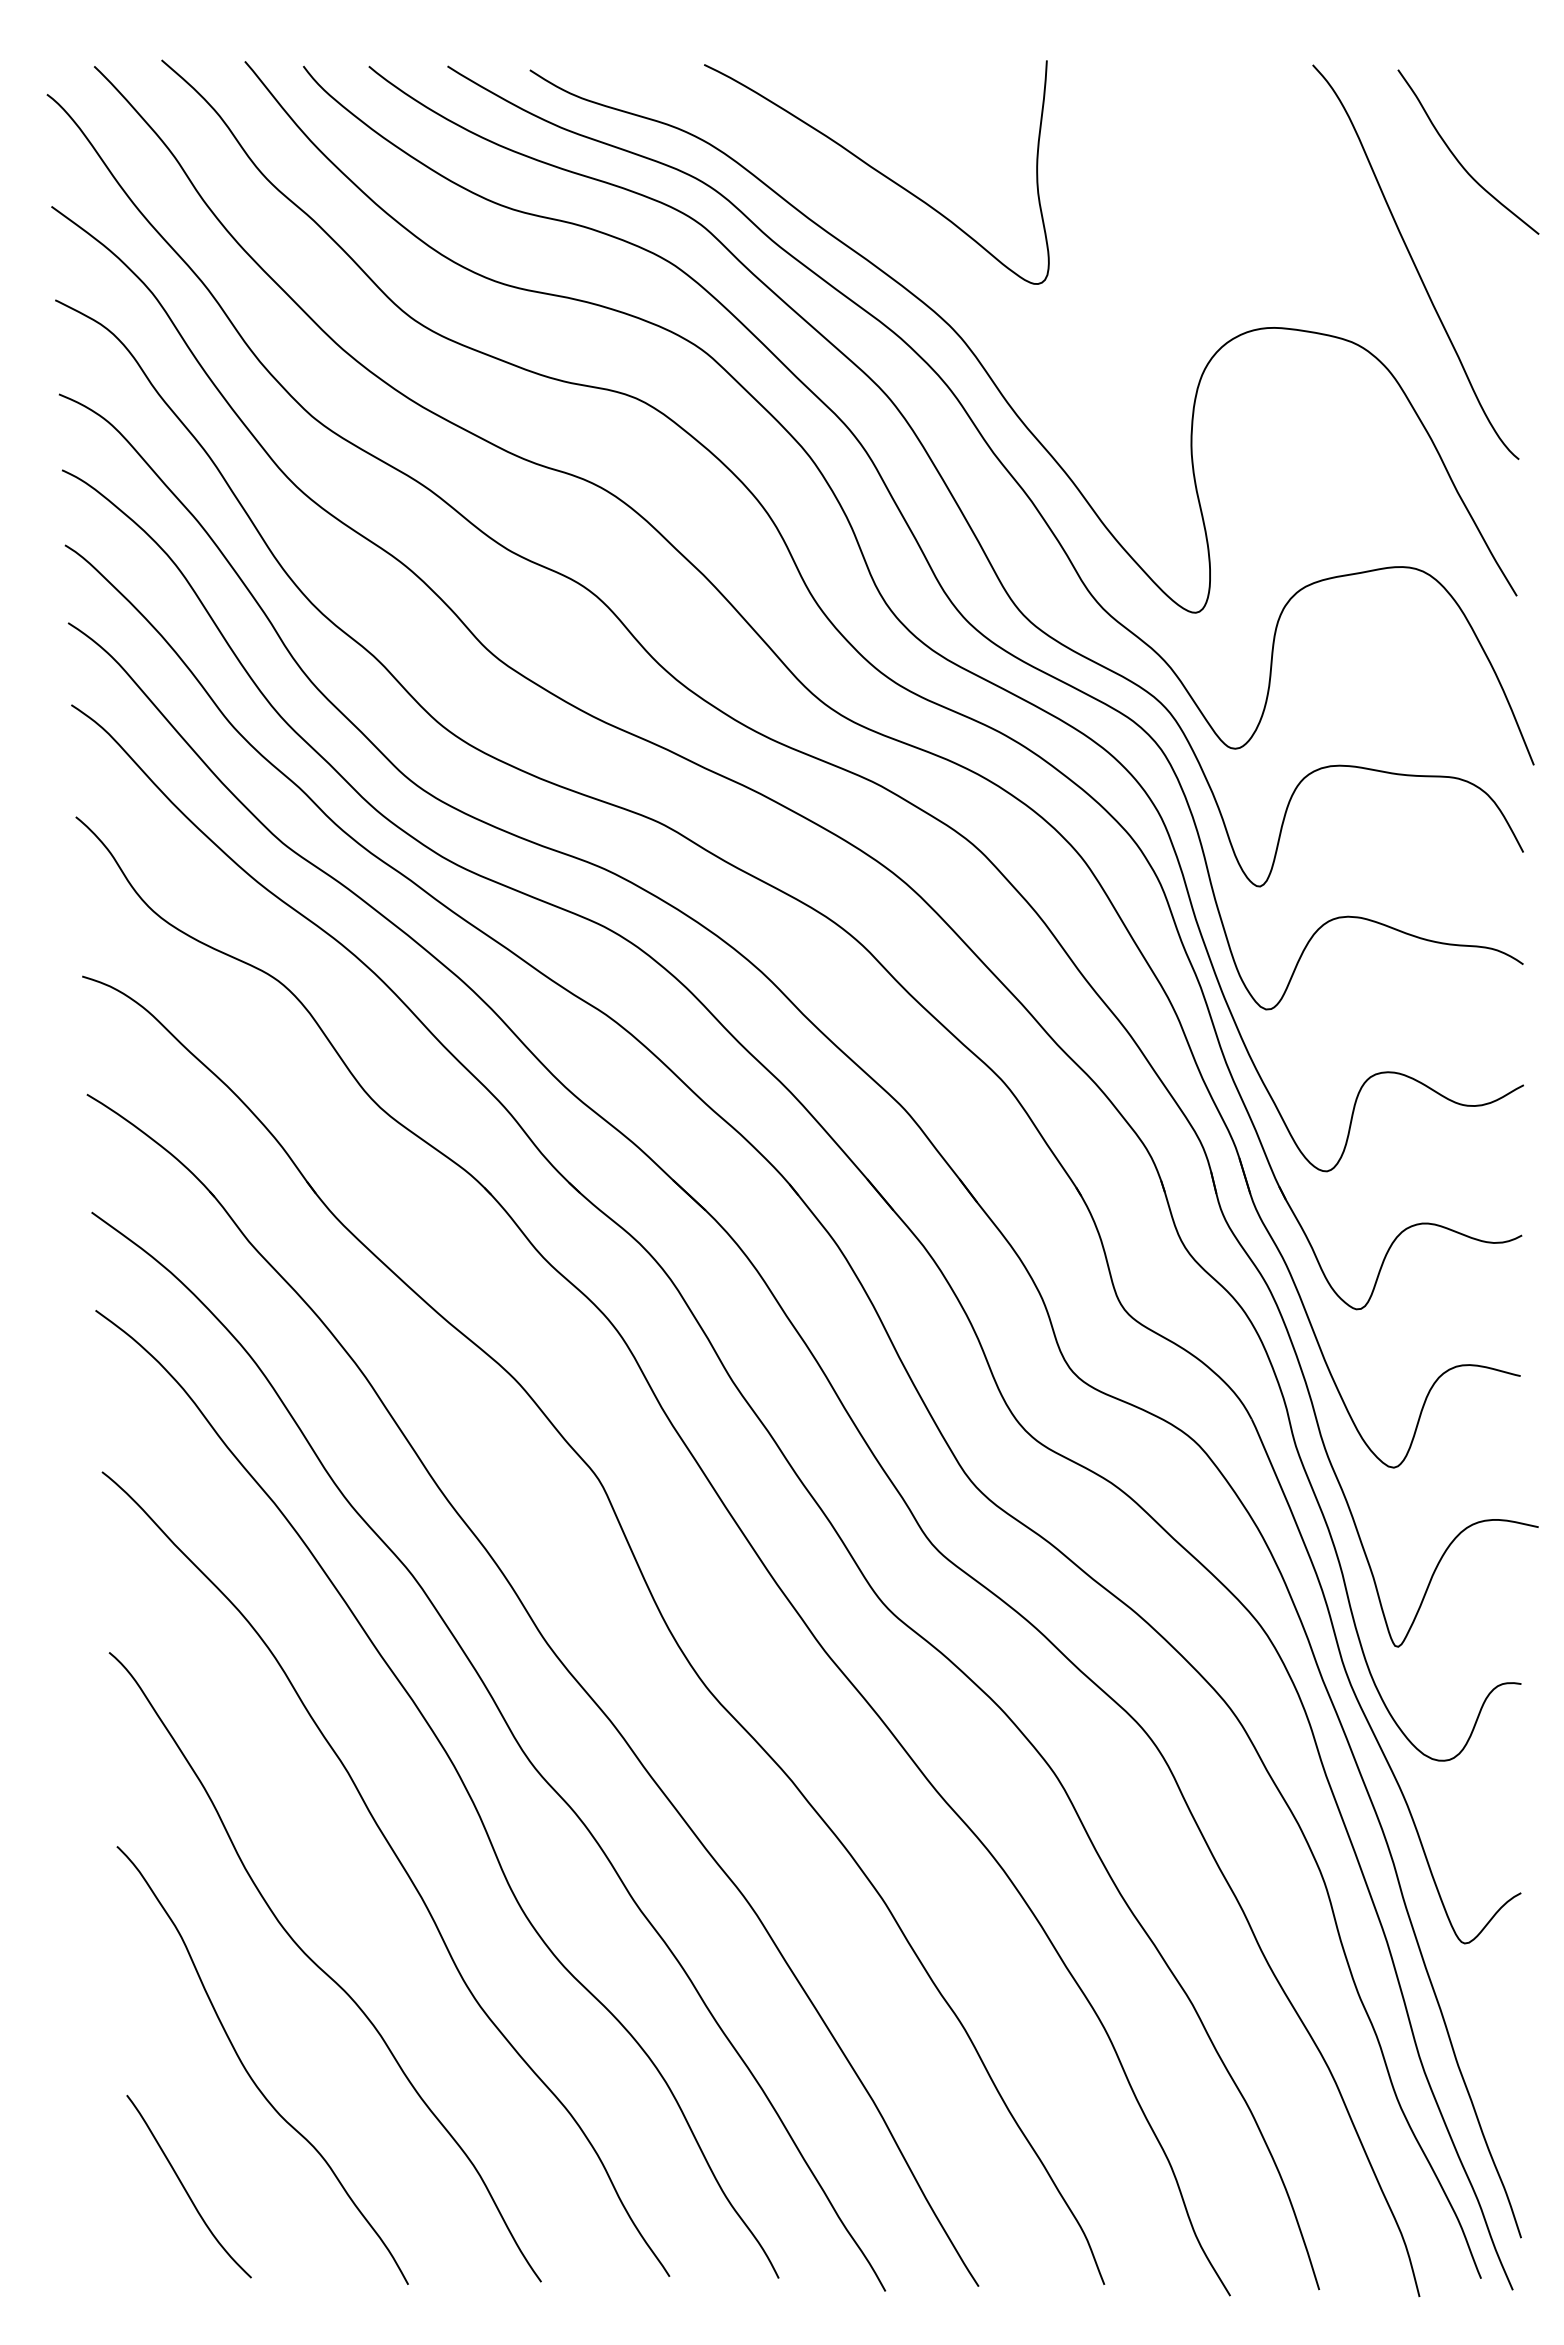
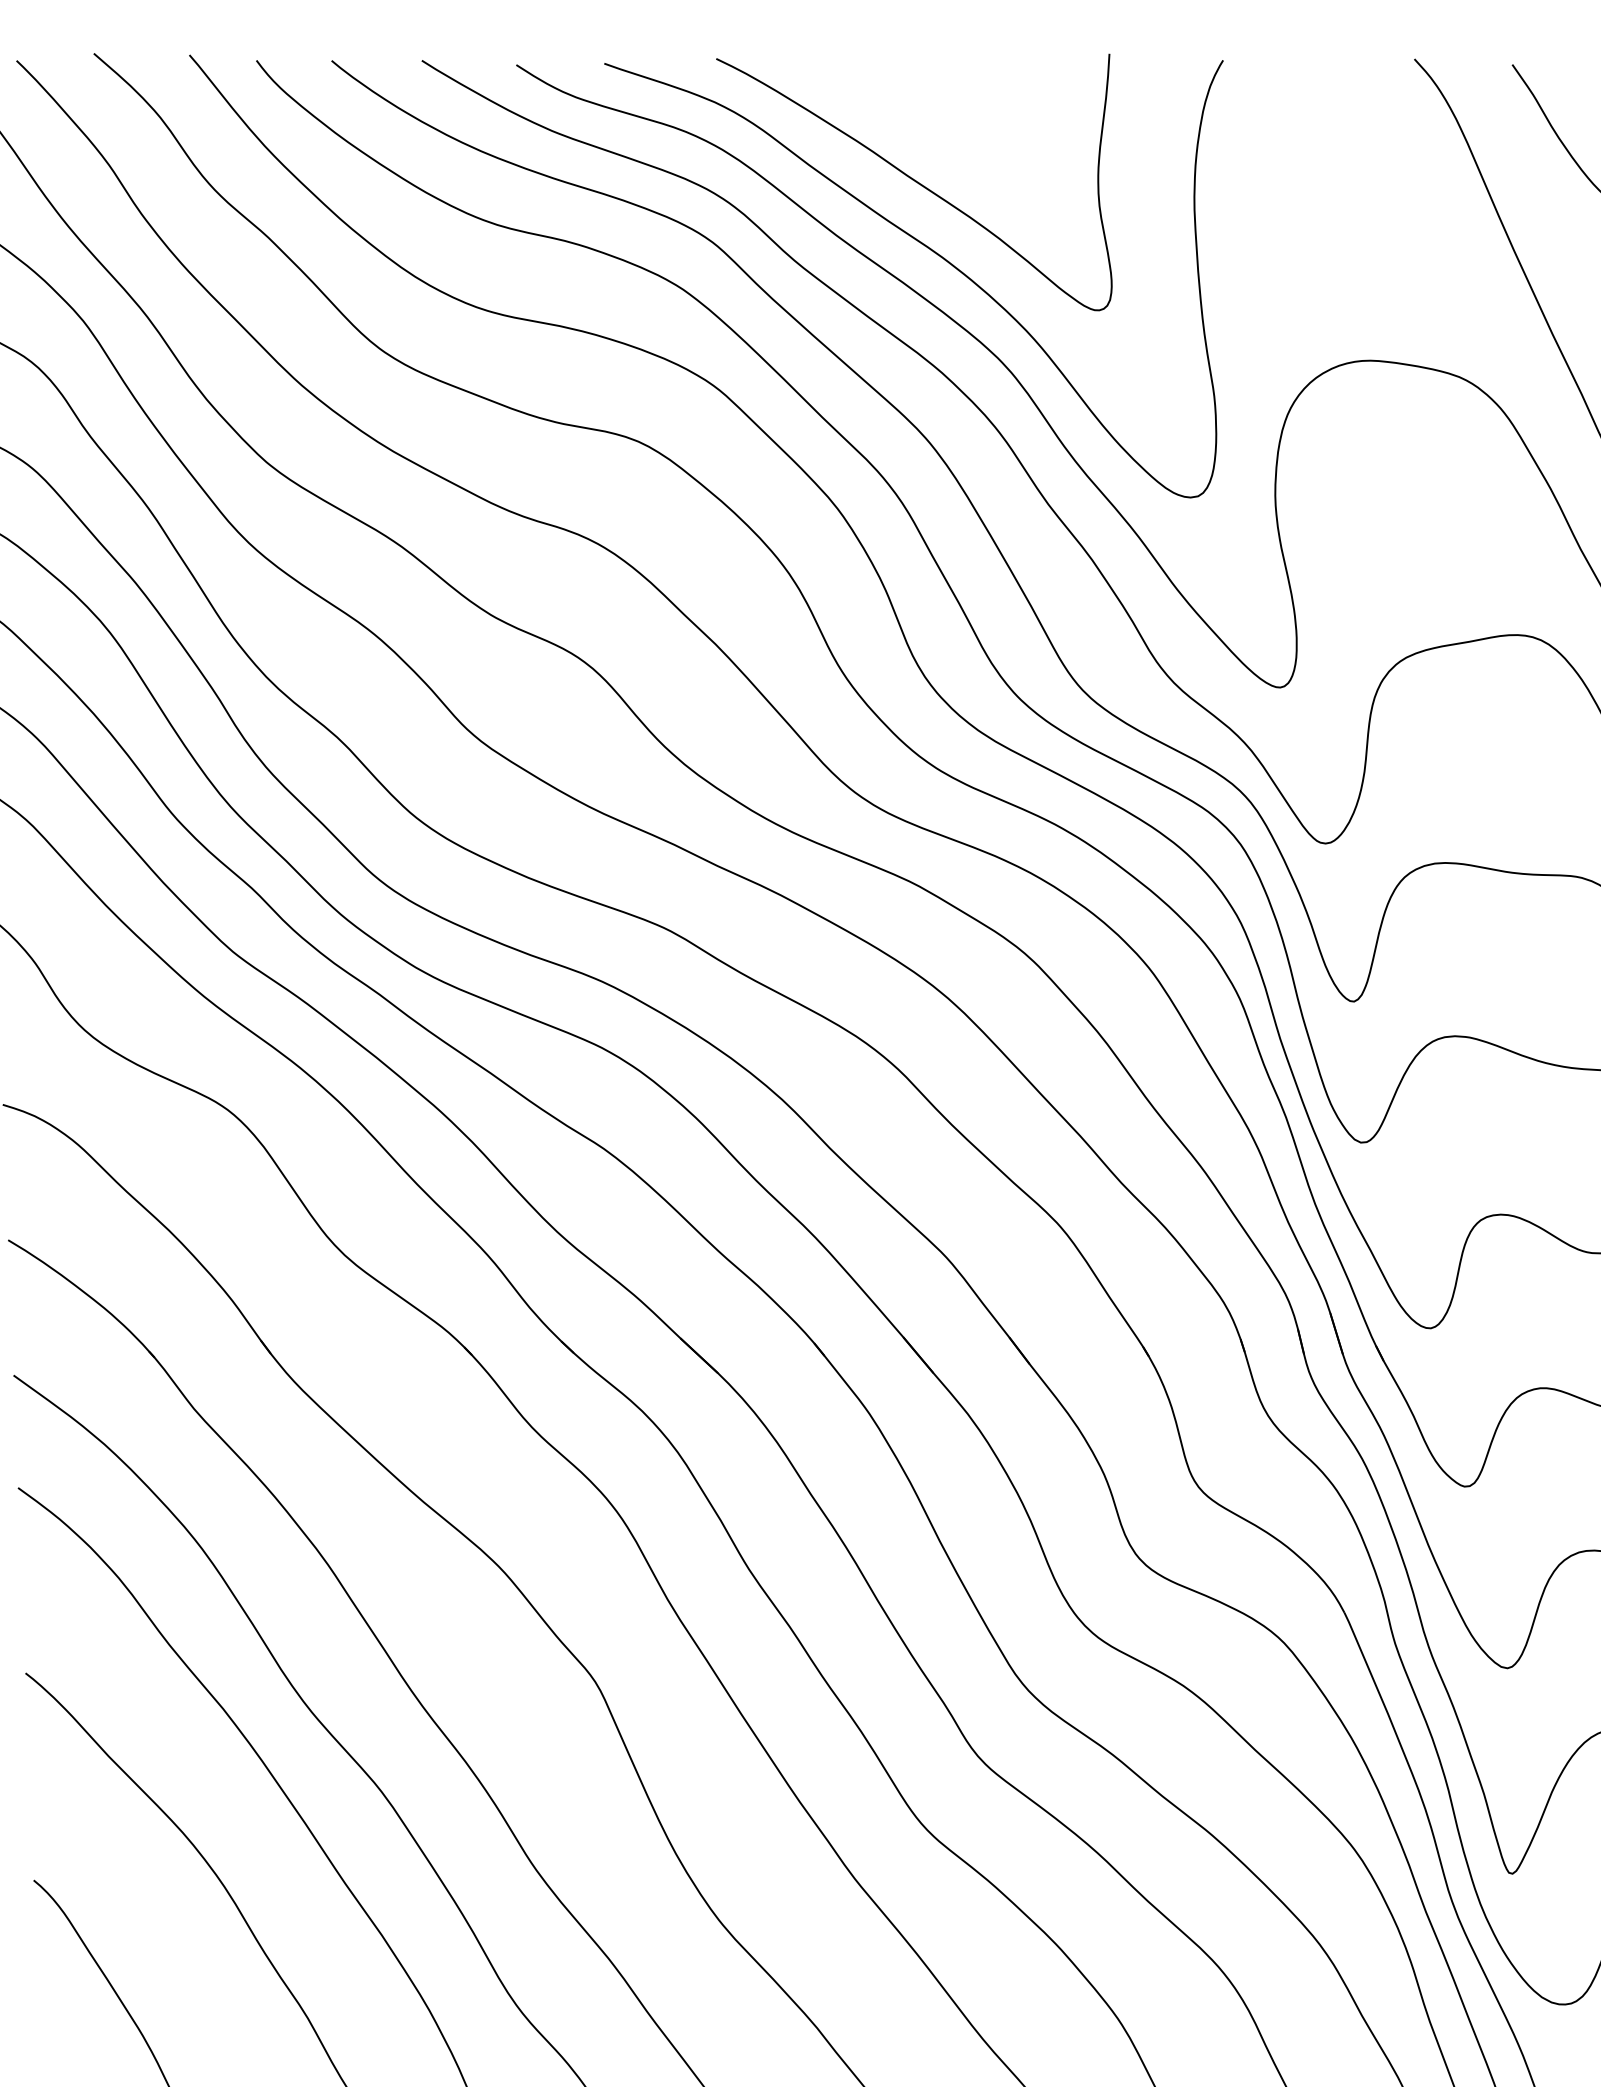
curve: (891, 232) -> (931, 251), added

